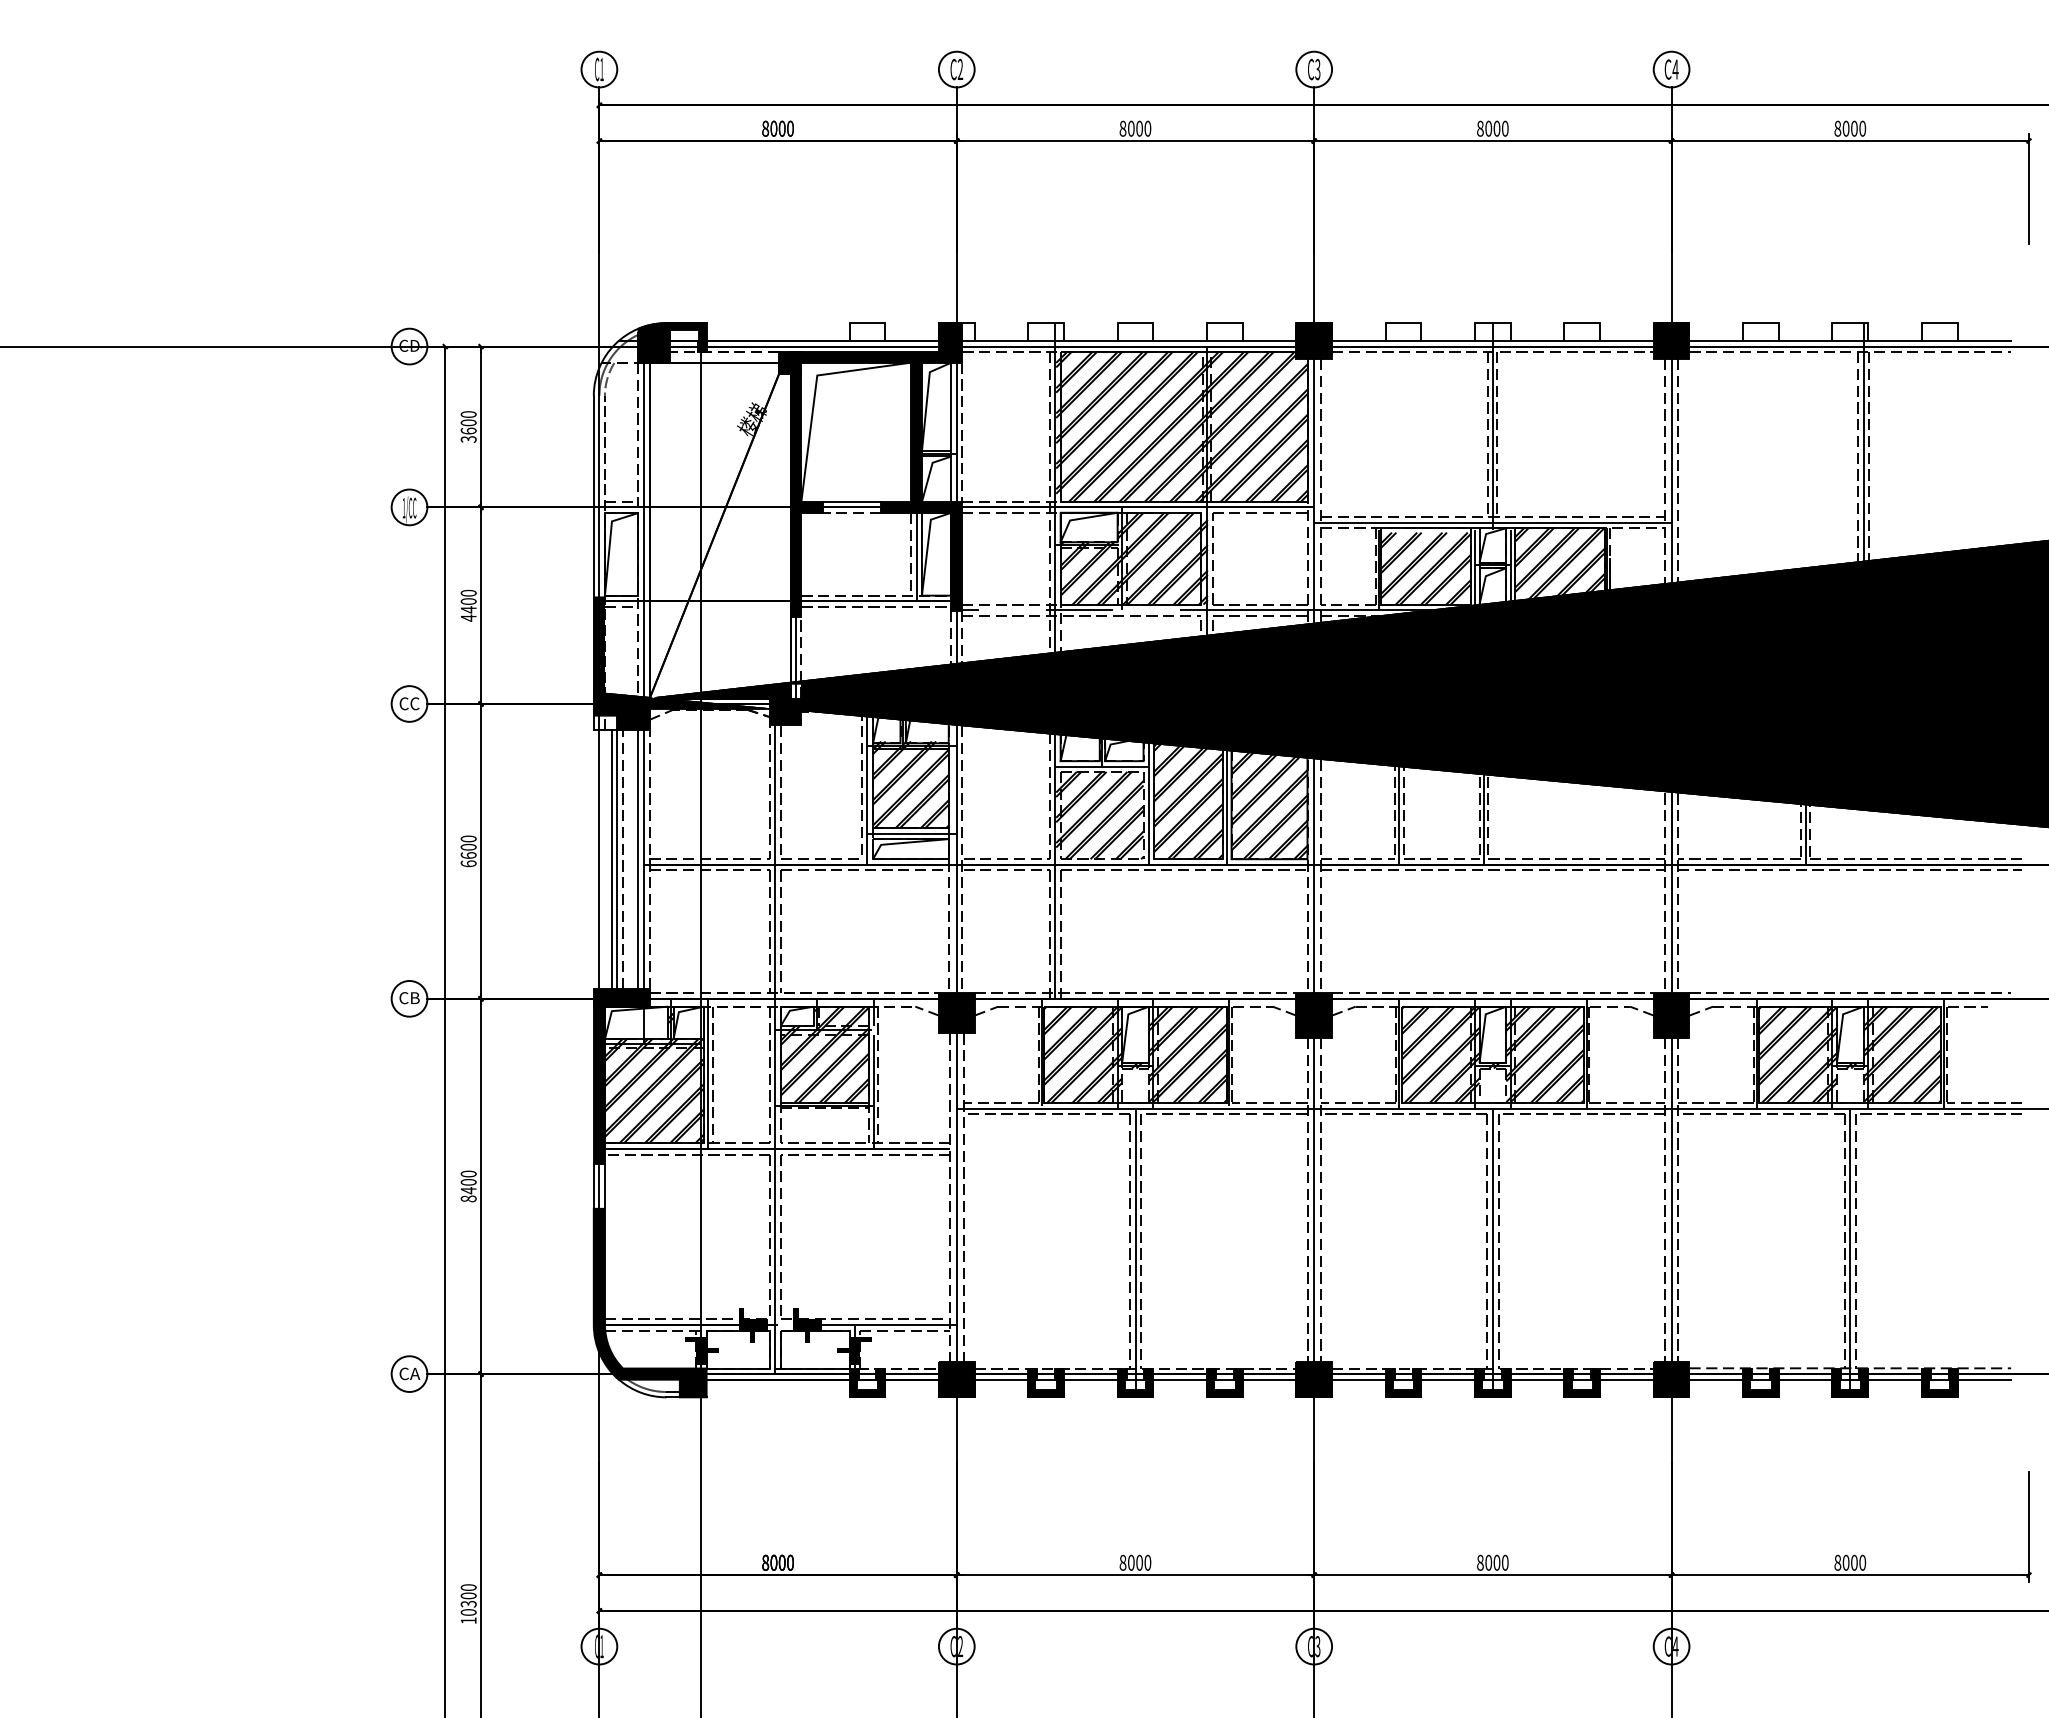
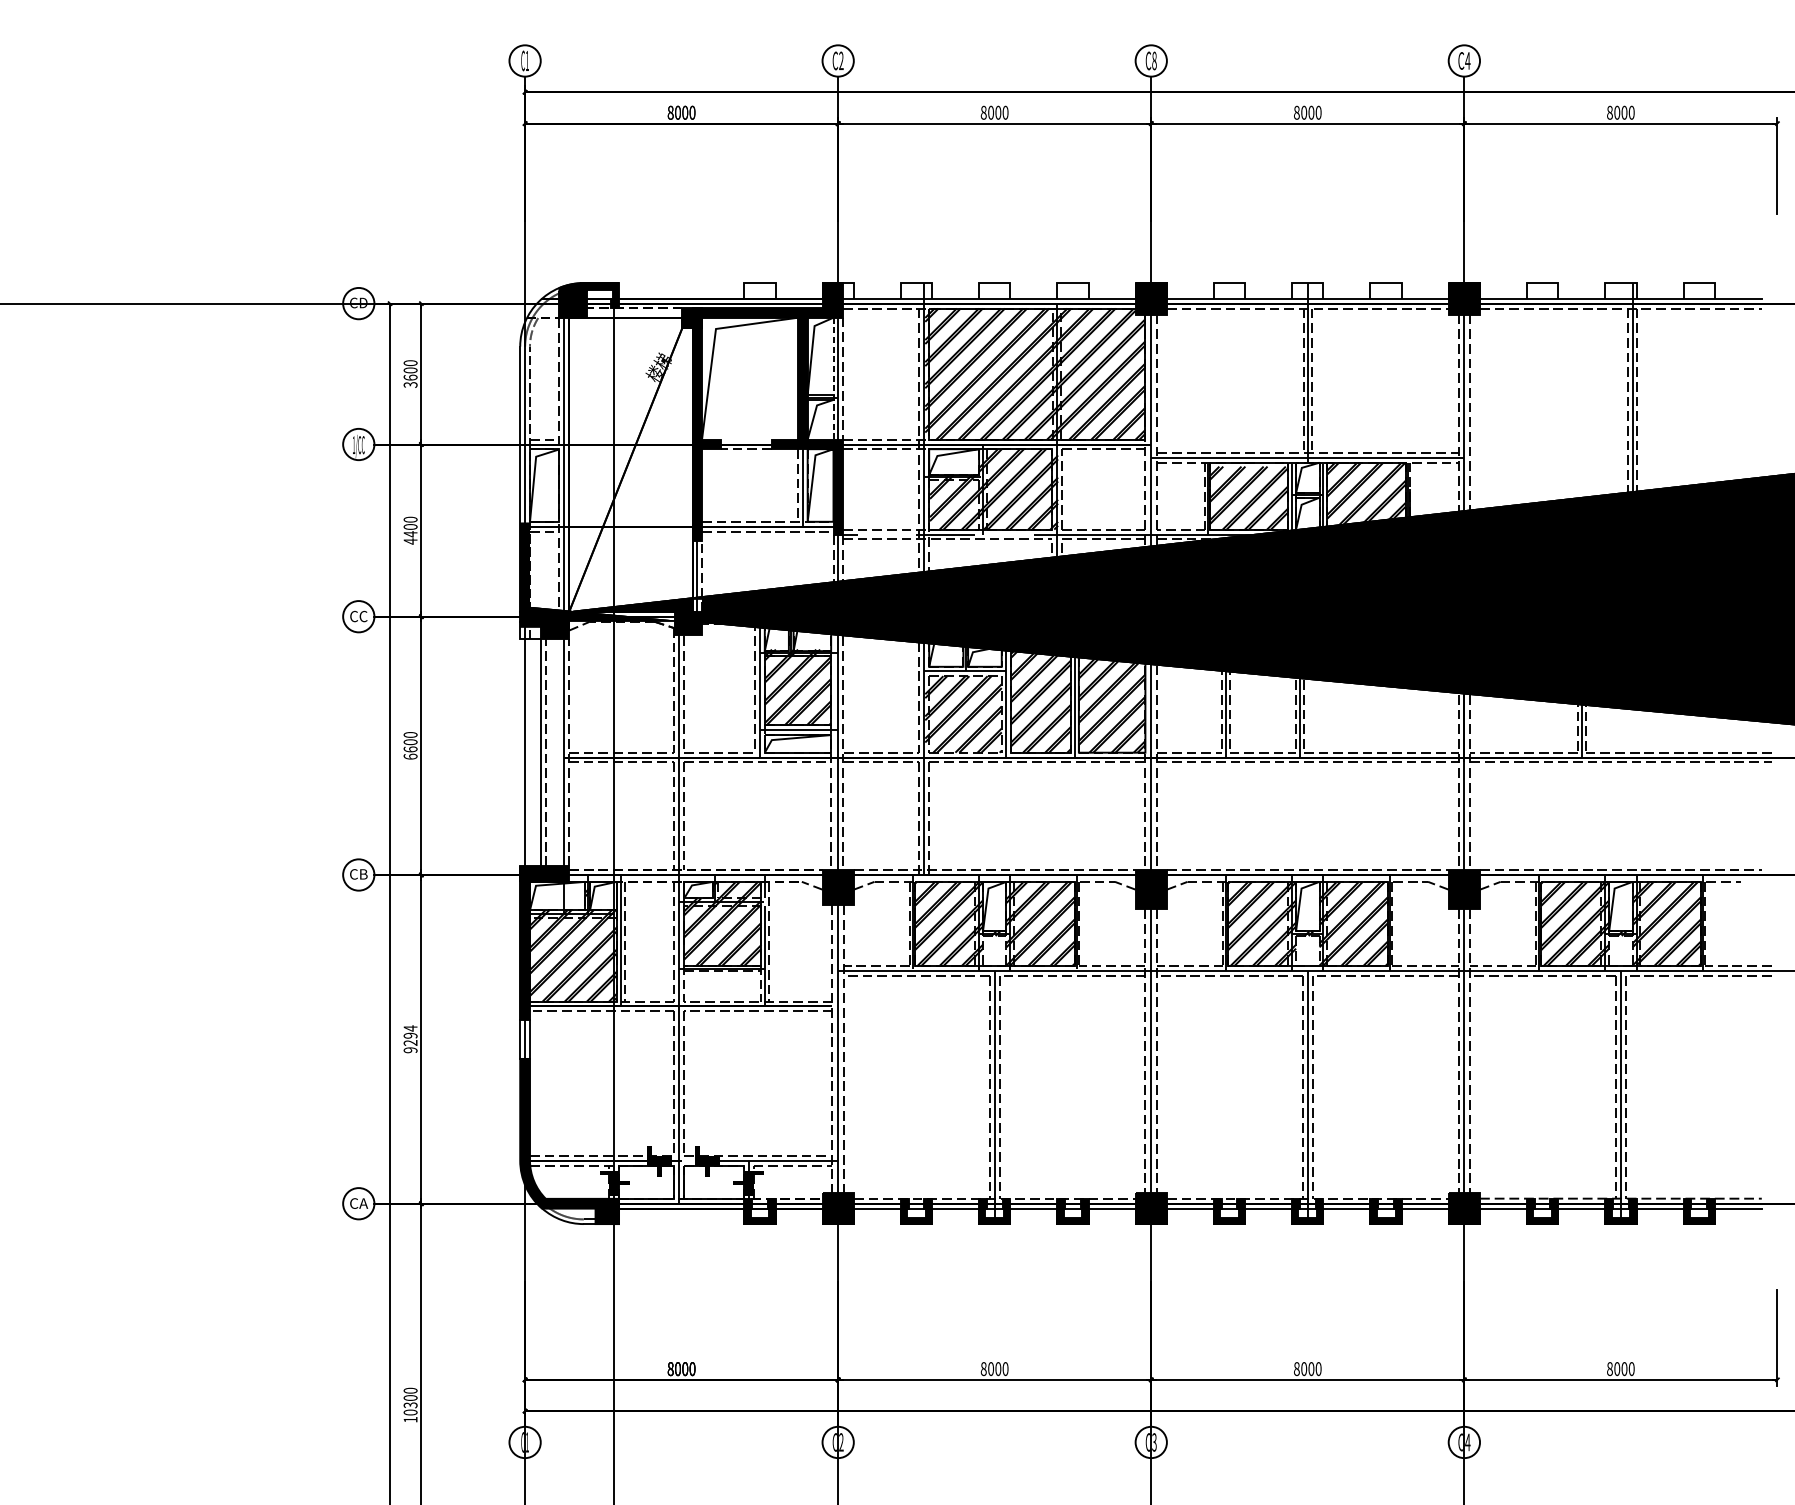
text: (1317, 69) -> (1154, 60), C3 -> C8
line: (951, 432) -> (833, 378), solid -> dashed
line: (851, 502) -> (745, 440), removed
line: (611, 858) -> (535, 752), removed
line: (638, 858) -> (559, 752), removed
text: (468, 1186) -> (410, 1039), 8400 -> 9294

